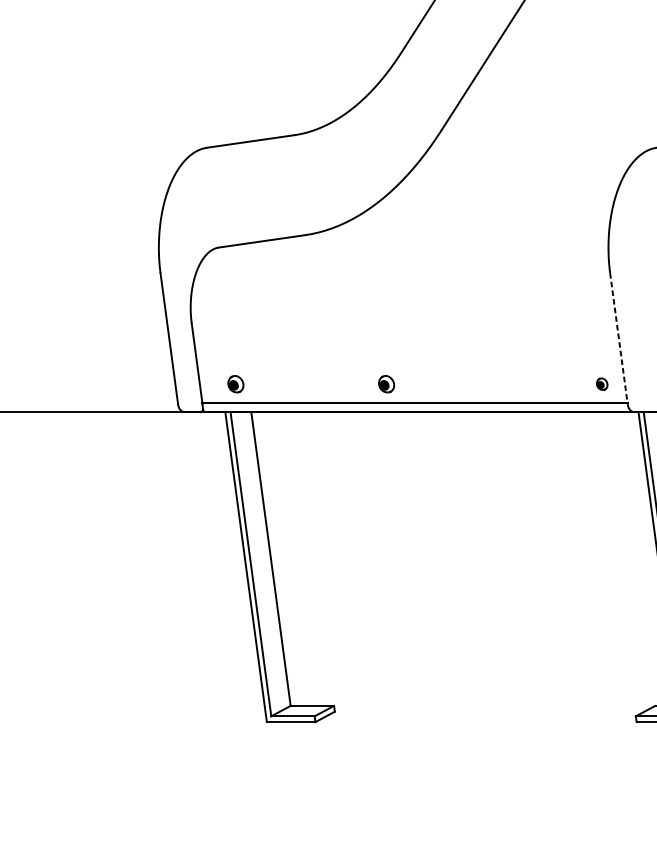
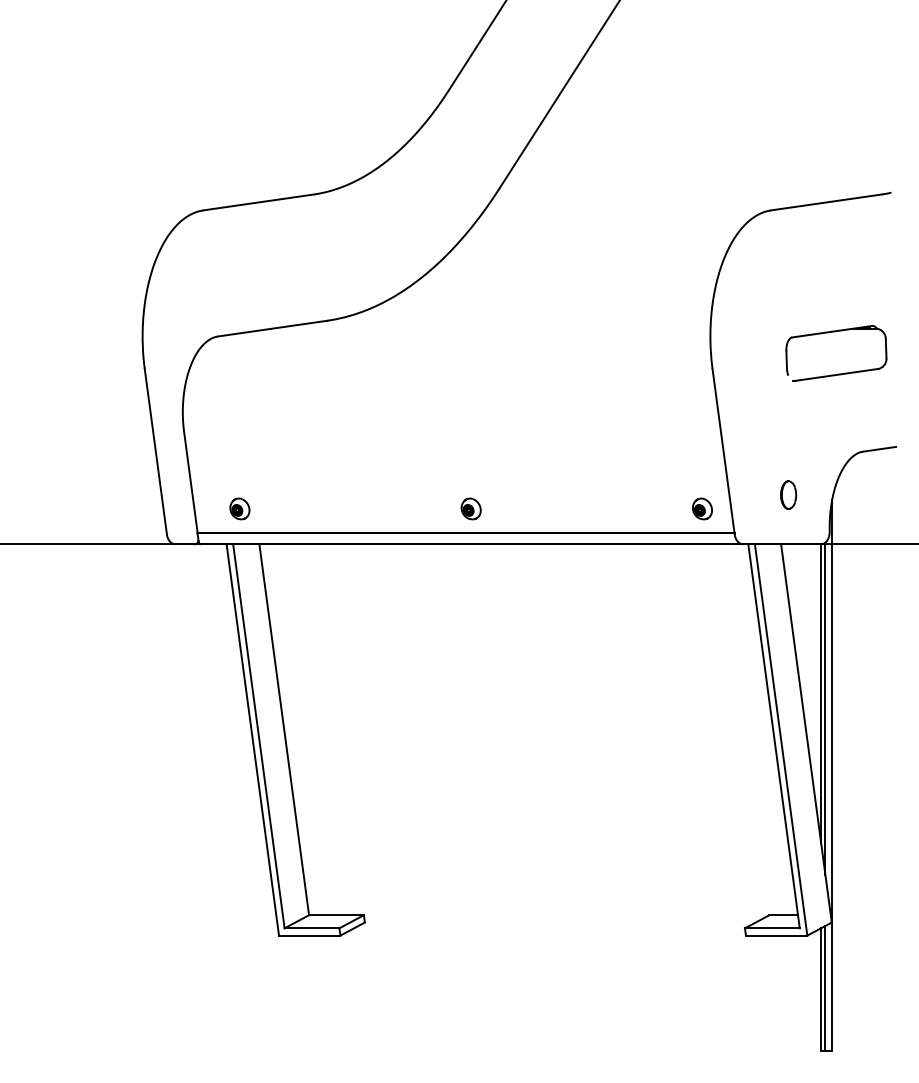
line: (618, 338) -> (723, 451), dashed -> solid
part: (386, 383) -> (470, 508), moved
part: (602, 383) -> (702, 508), size x1.43

